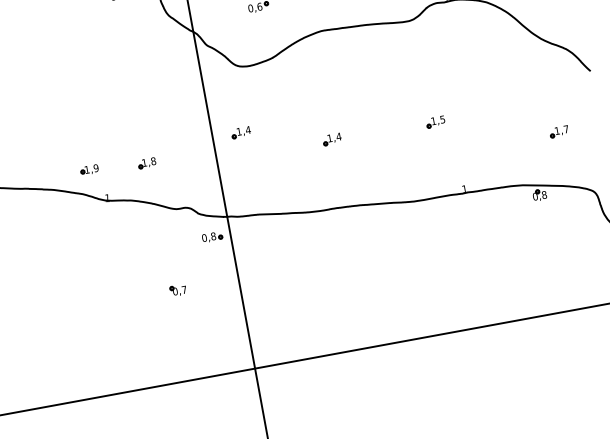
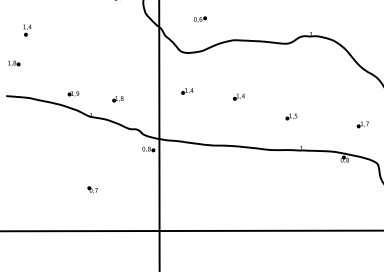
part: (435, 121) -> (291, 116), moved
part: (241, 133) -> (187, 91), moved
part: (330, 138) -> (238, 96), moved
part: (89, 169) -> (73, 93), moved
part: (177, 289) -> (92, 189), moved

